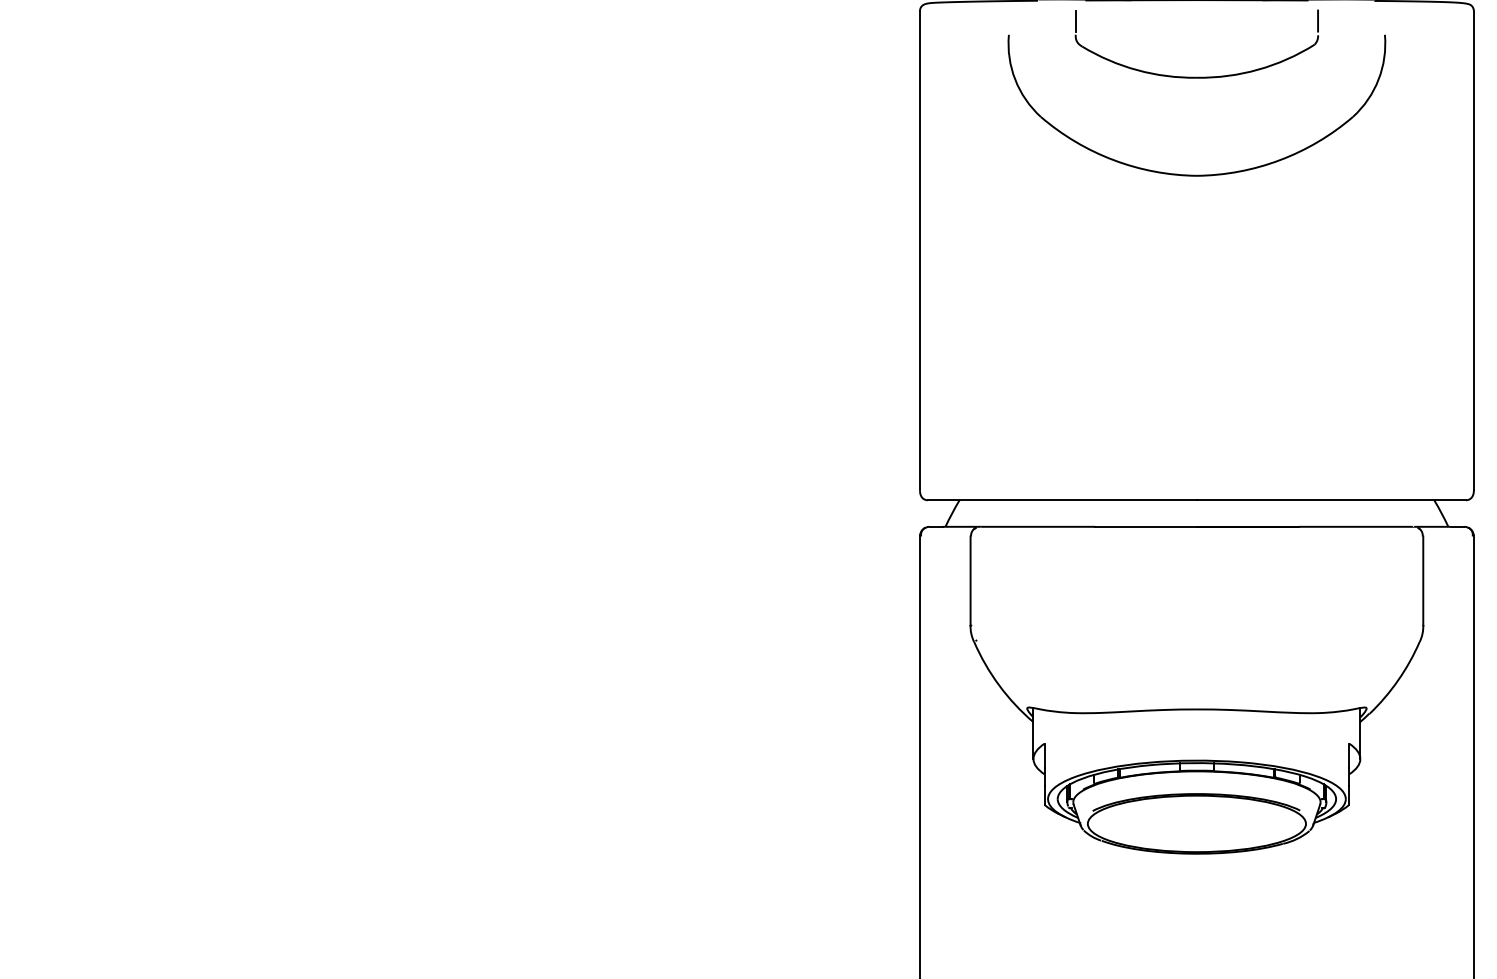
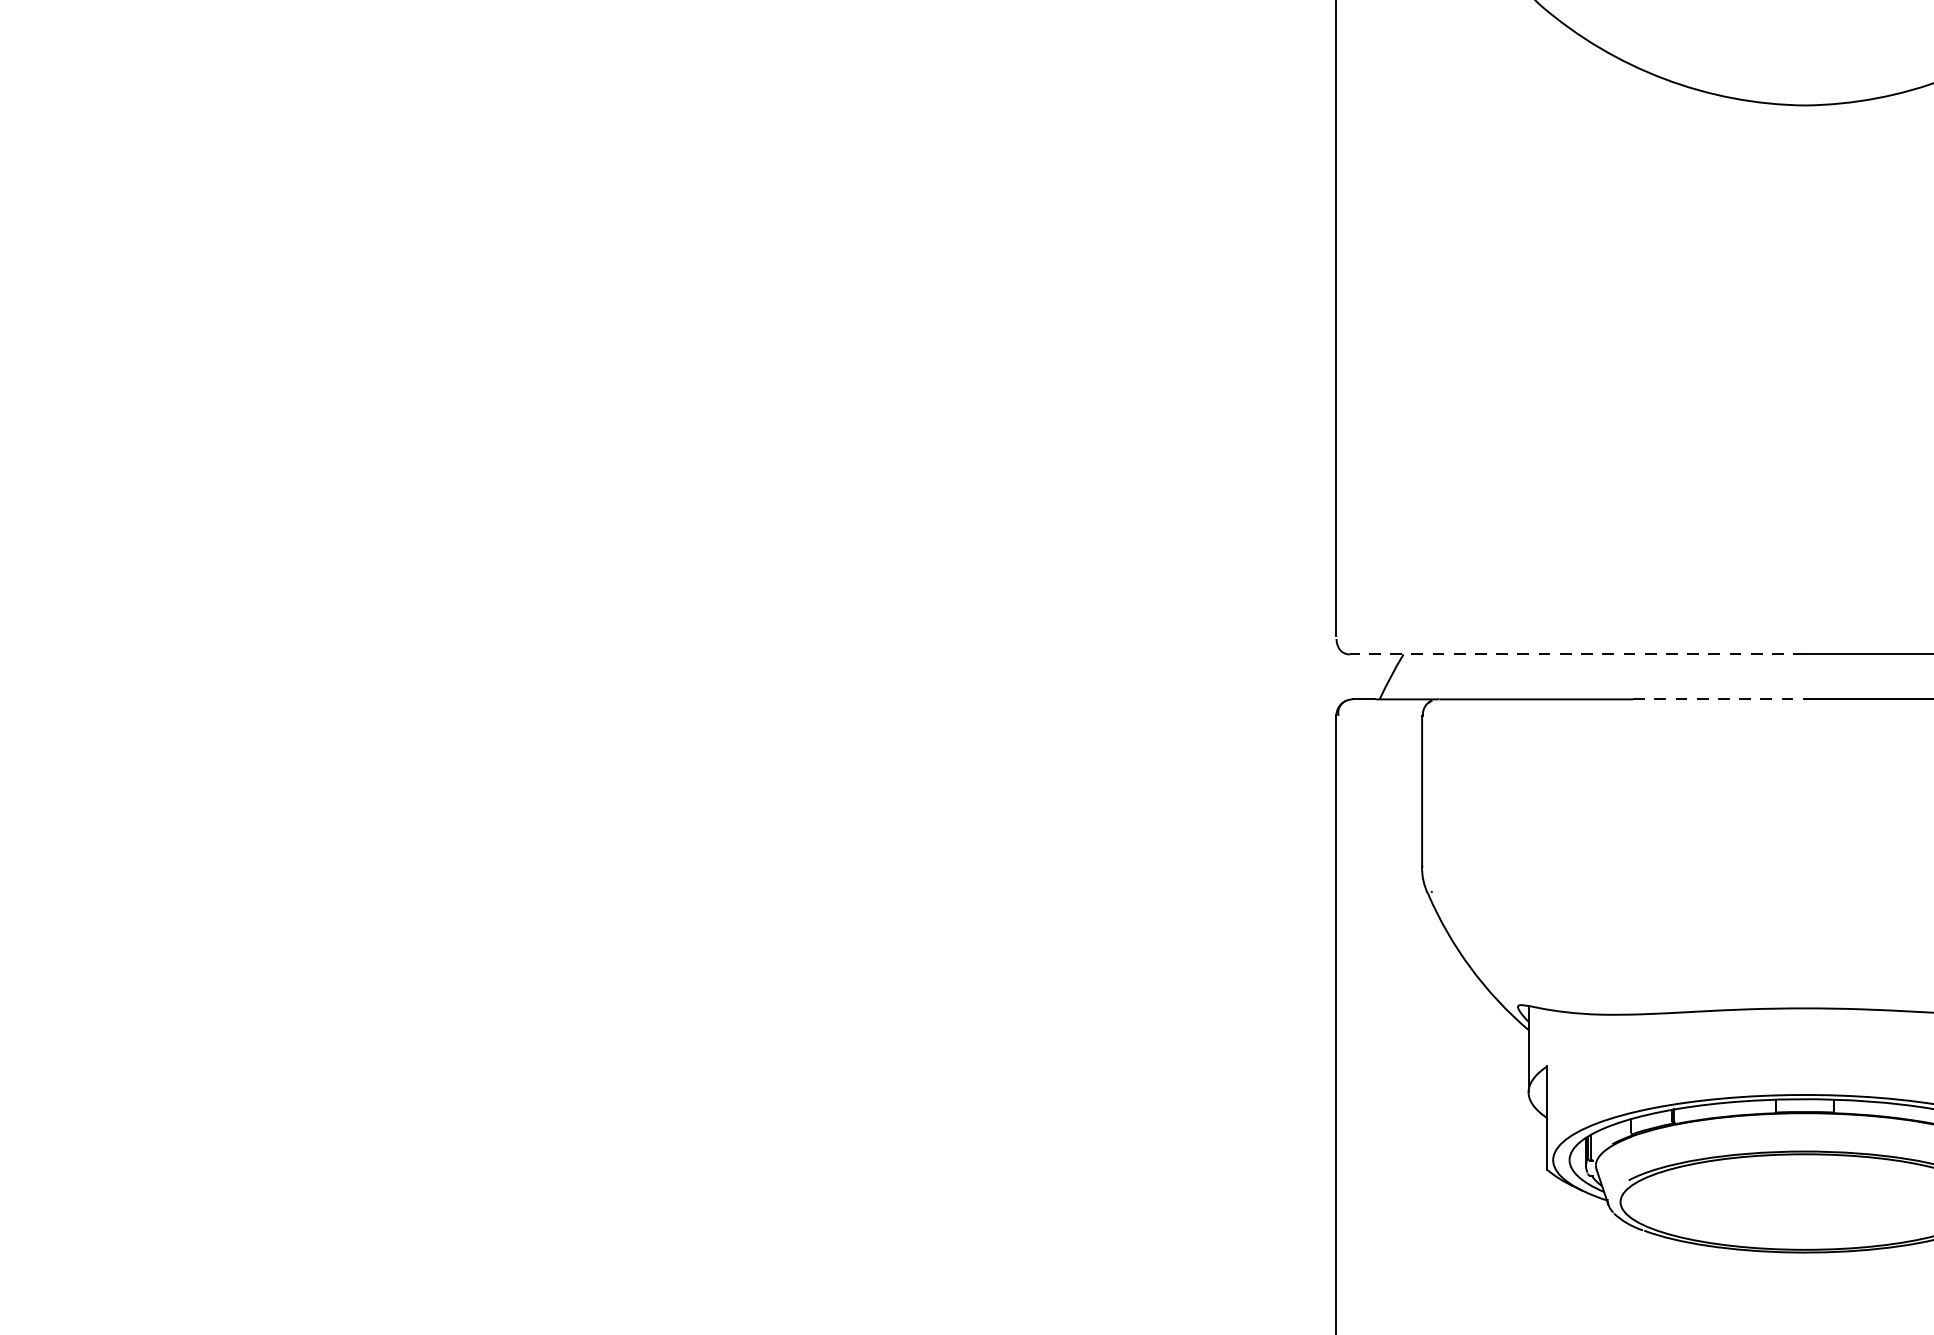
line: (1062, 500) -> (1577, 654), solid -> dashed
line: (1146, 526) -> (1719, 698), solid -> dashed

